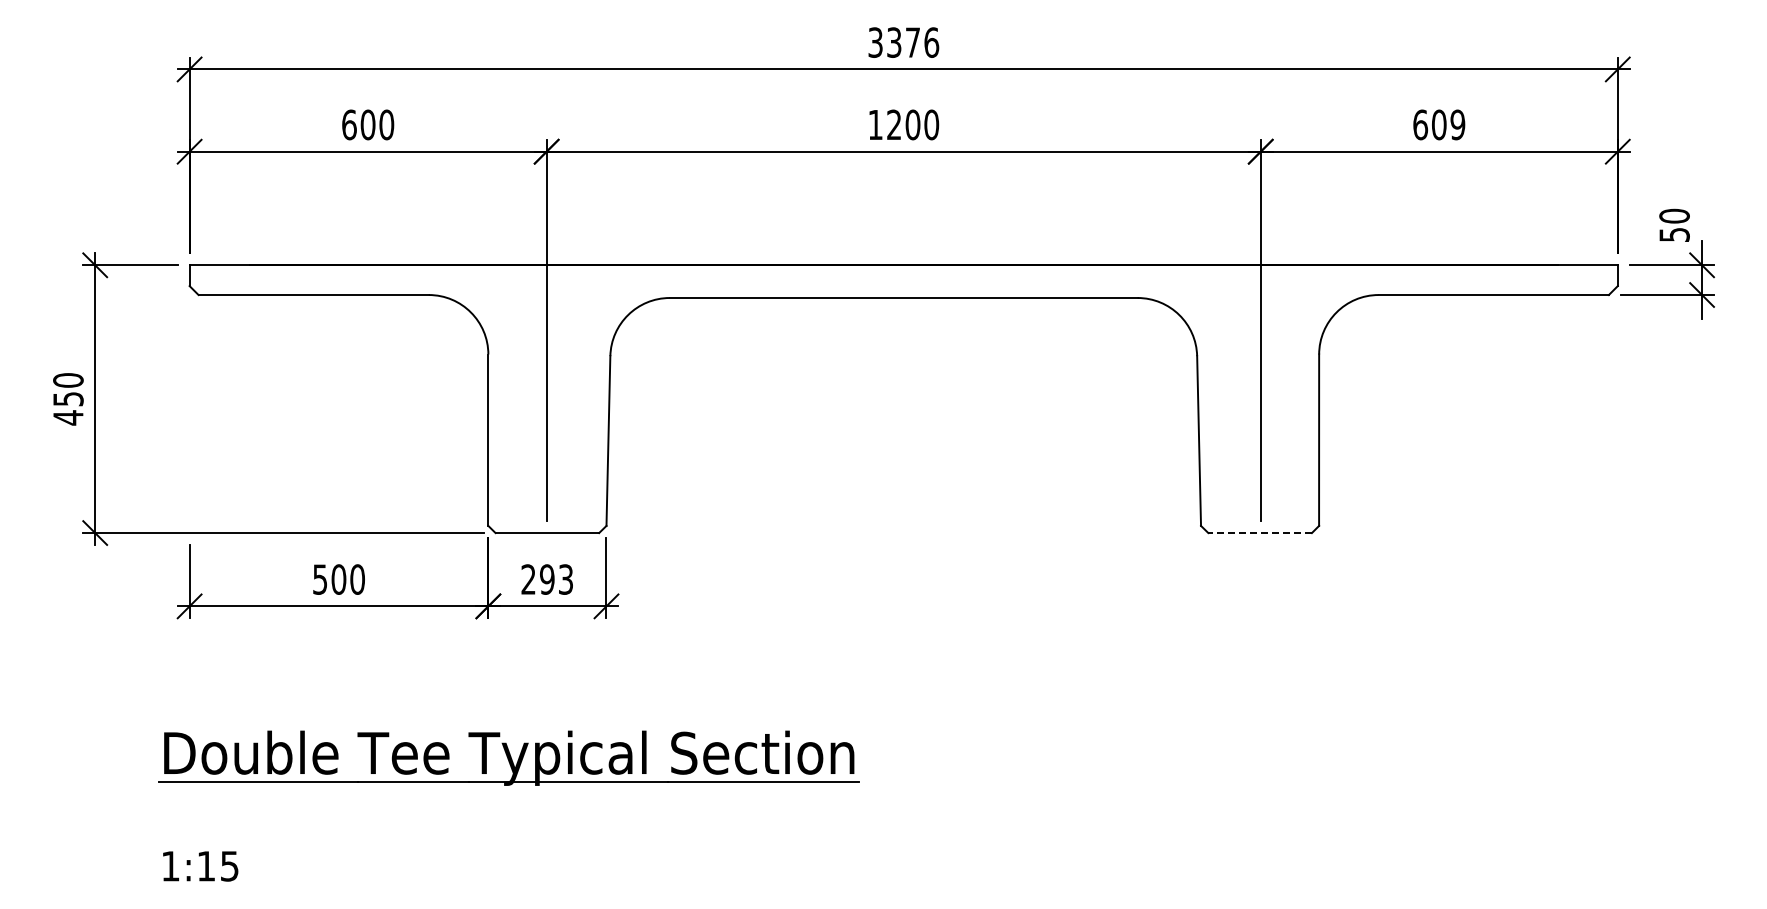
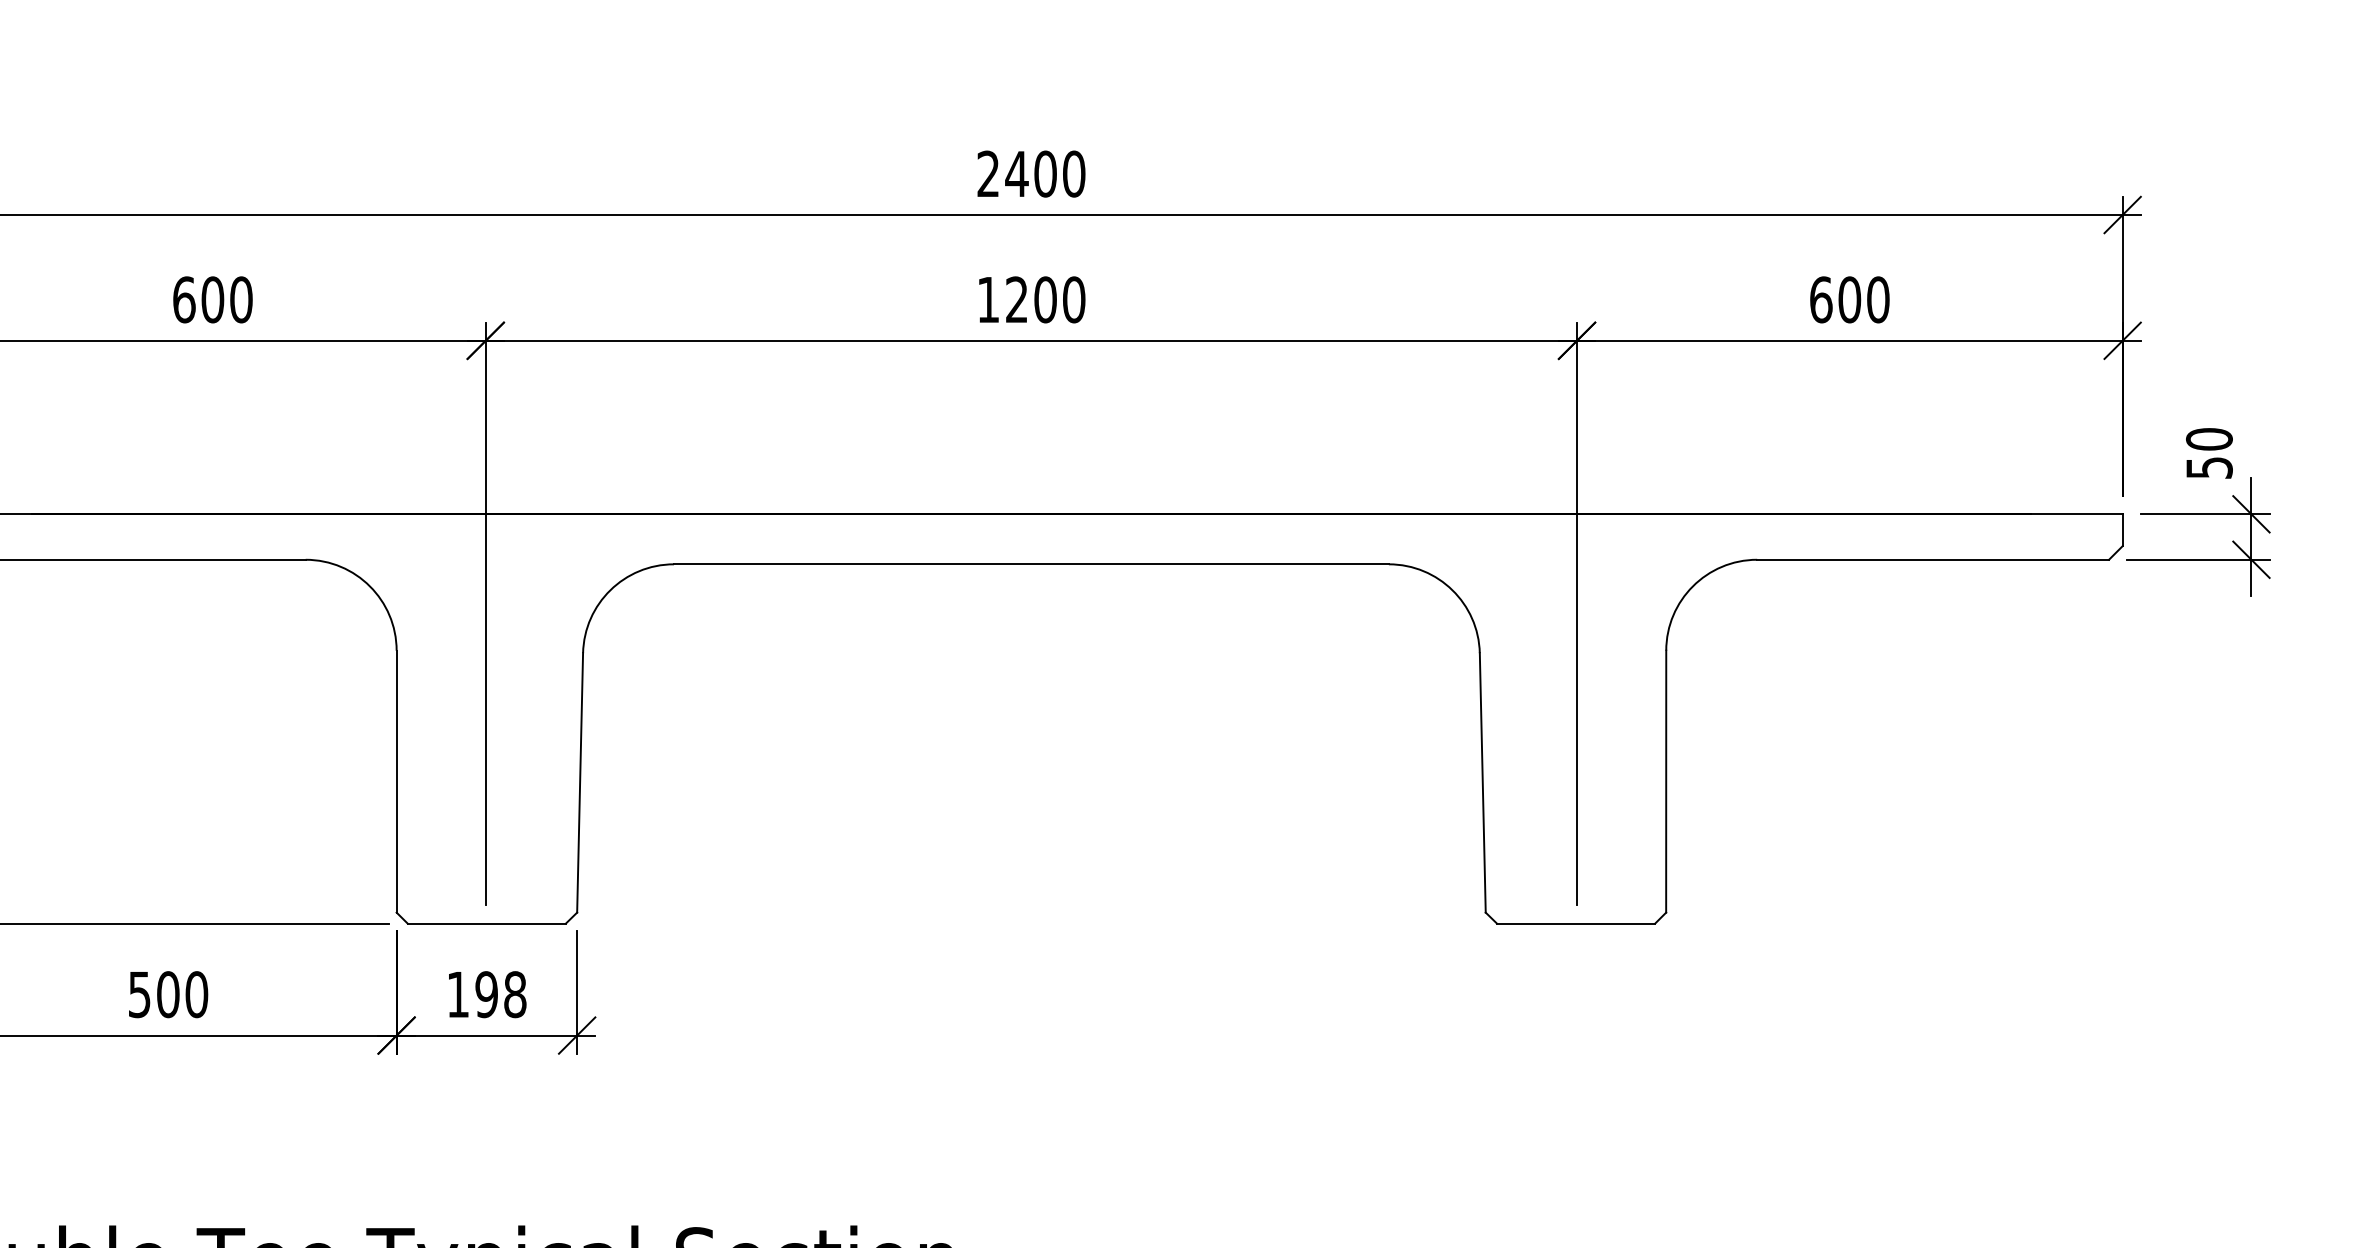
text: (903, 42) -> (1031, 173), 3376 -> 2400
text: (1457, 124) -> (1877, 299), 609 -> 600
line: (1260, 533) -> (1576, 924), dashed -> solid
text: (547, 579) -> (487, 994), 293 -> 198

